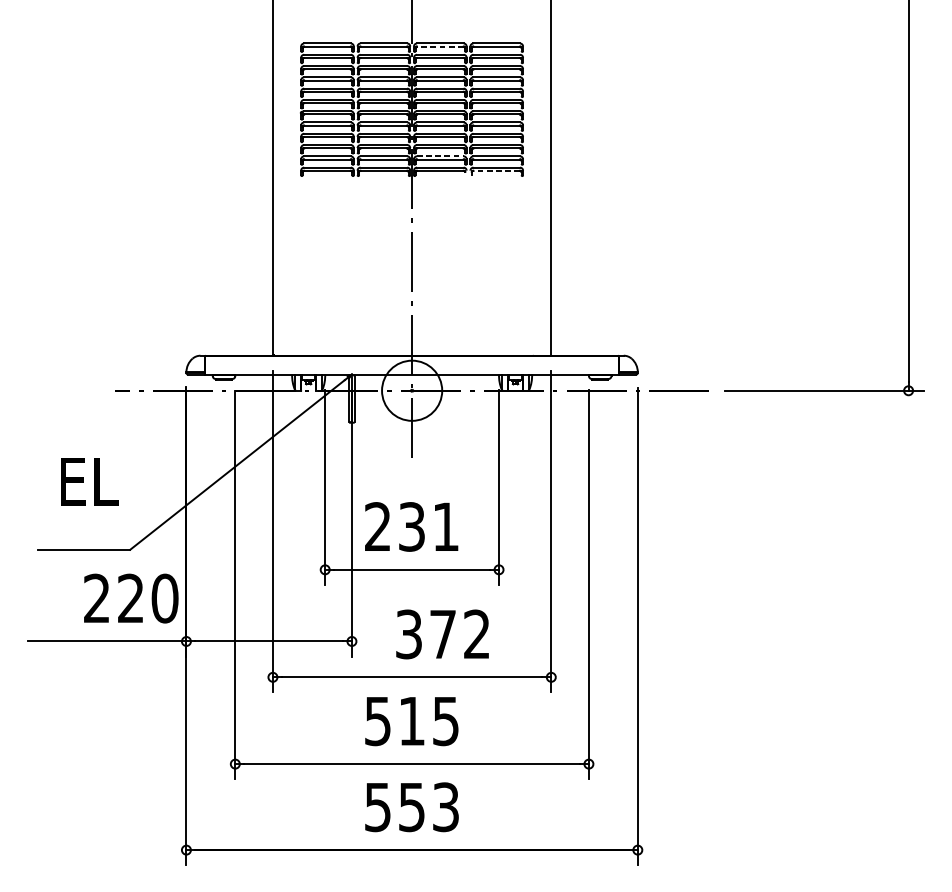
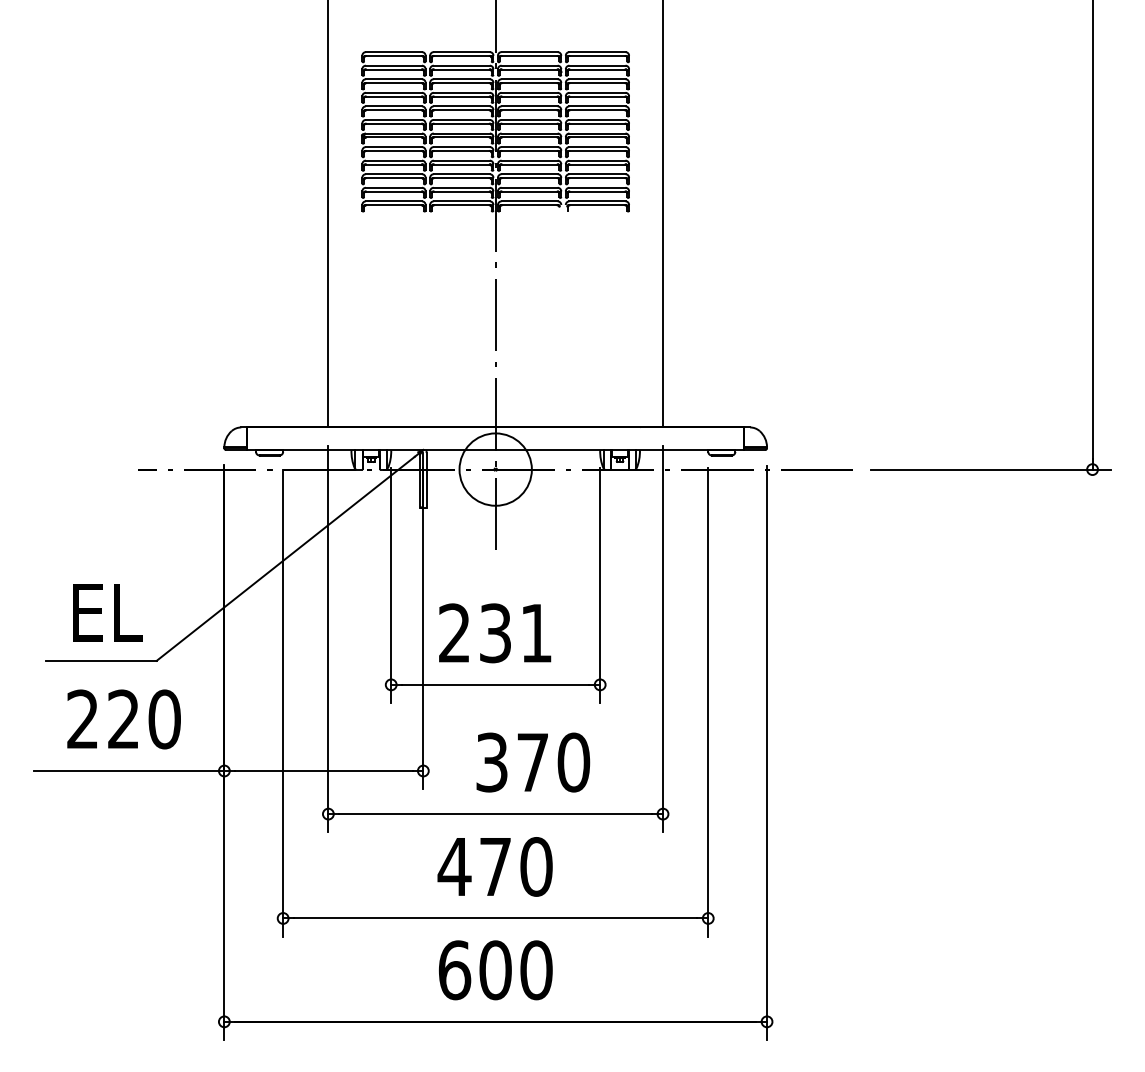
line: (440, 47) -> (529, 56), dashed -> solid
line: (441, 156) -> (530, 187), dashed -> solid
line: (495, 171) -> (596, 205), dashed -> solid
text: (89, 481) -> (107, 612), moved
text: (130, 598) -> (123, 719), moved
text: (476, 634) -> (573, 762), 372 -> 370
text: (411, 720) -> (494, 866), 515 -> 470
text: (411, 807) -> (495, 970), 553 -> 600

